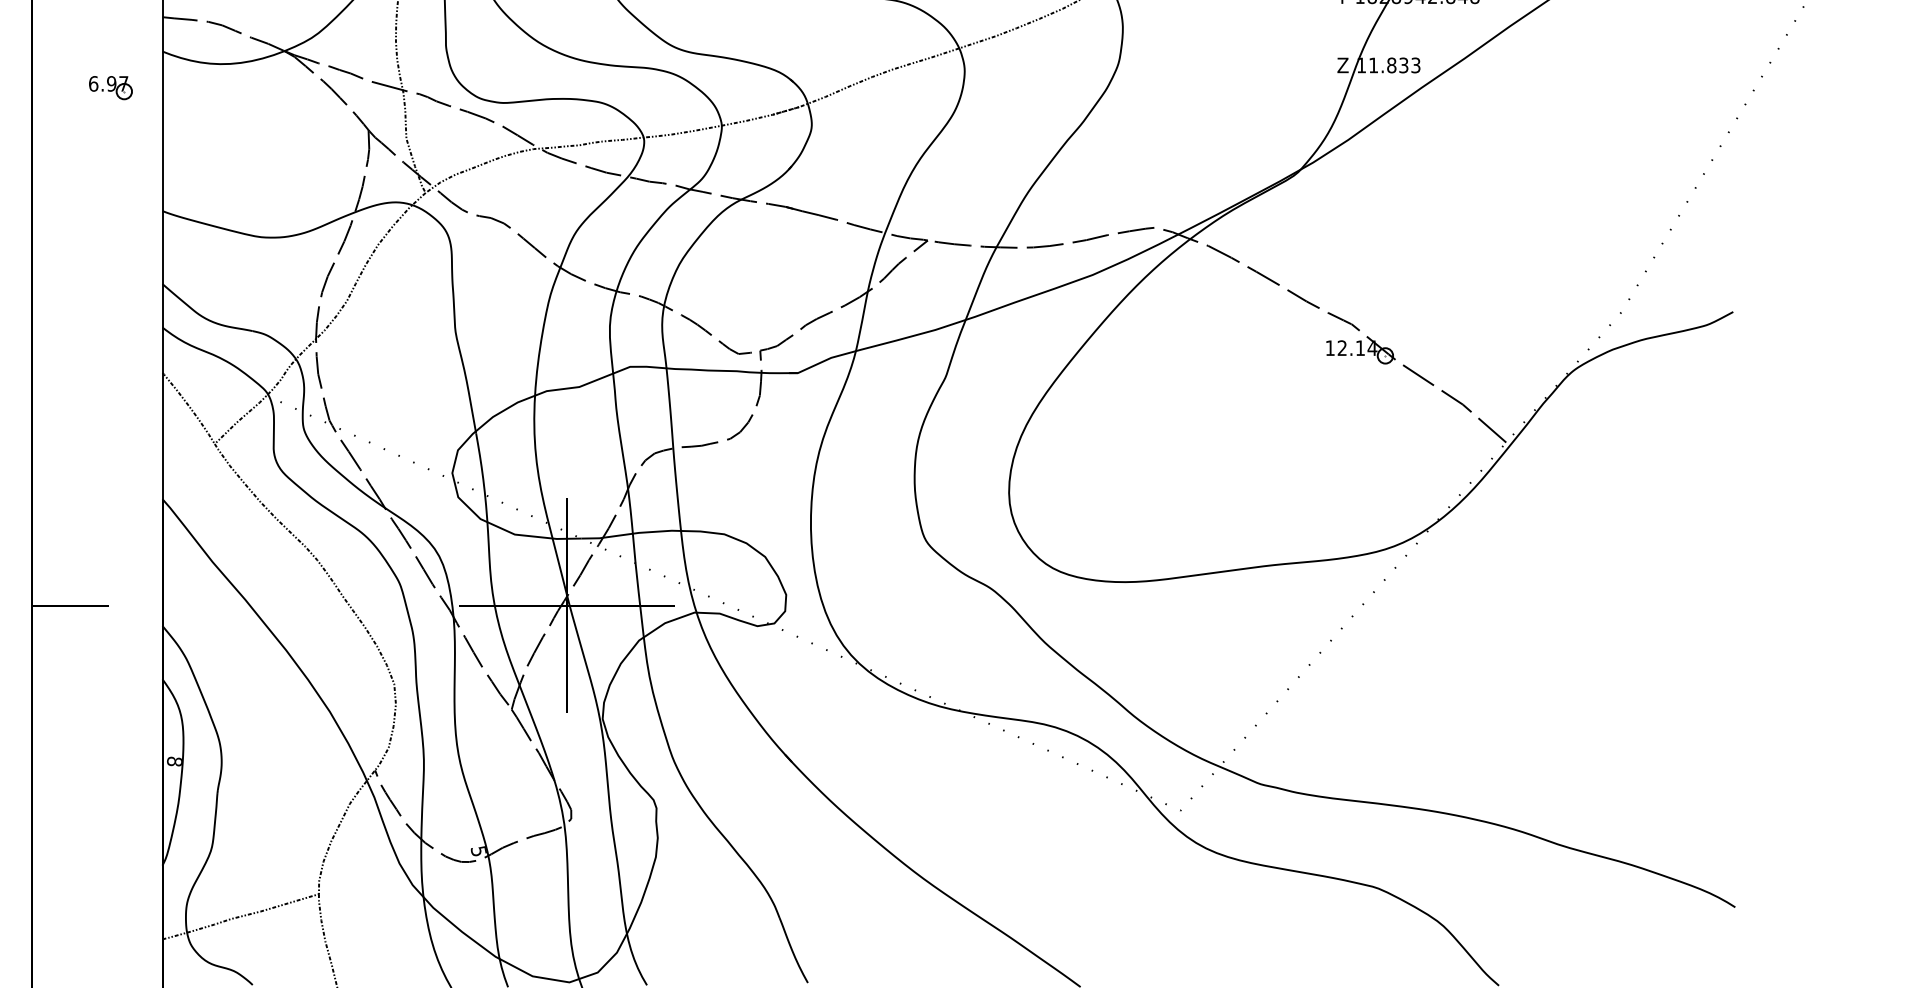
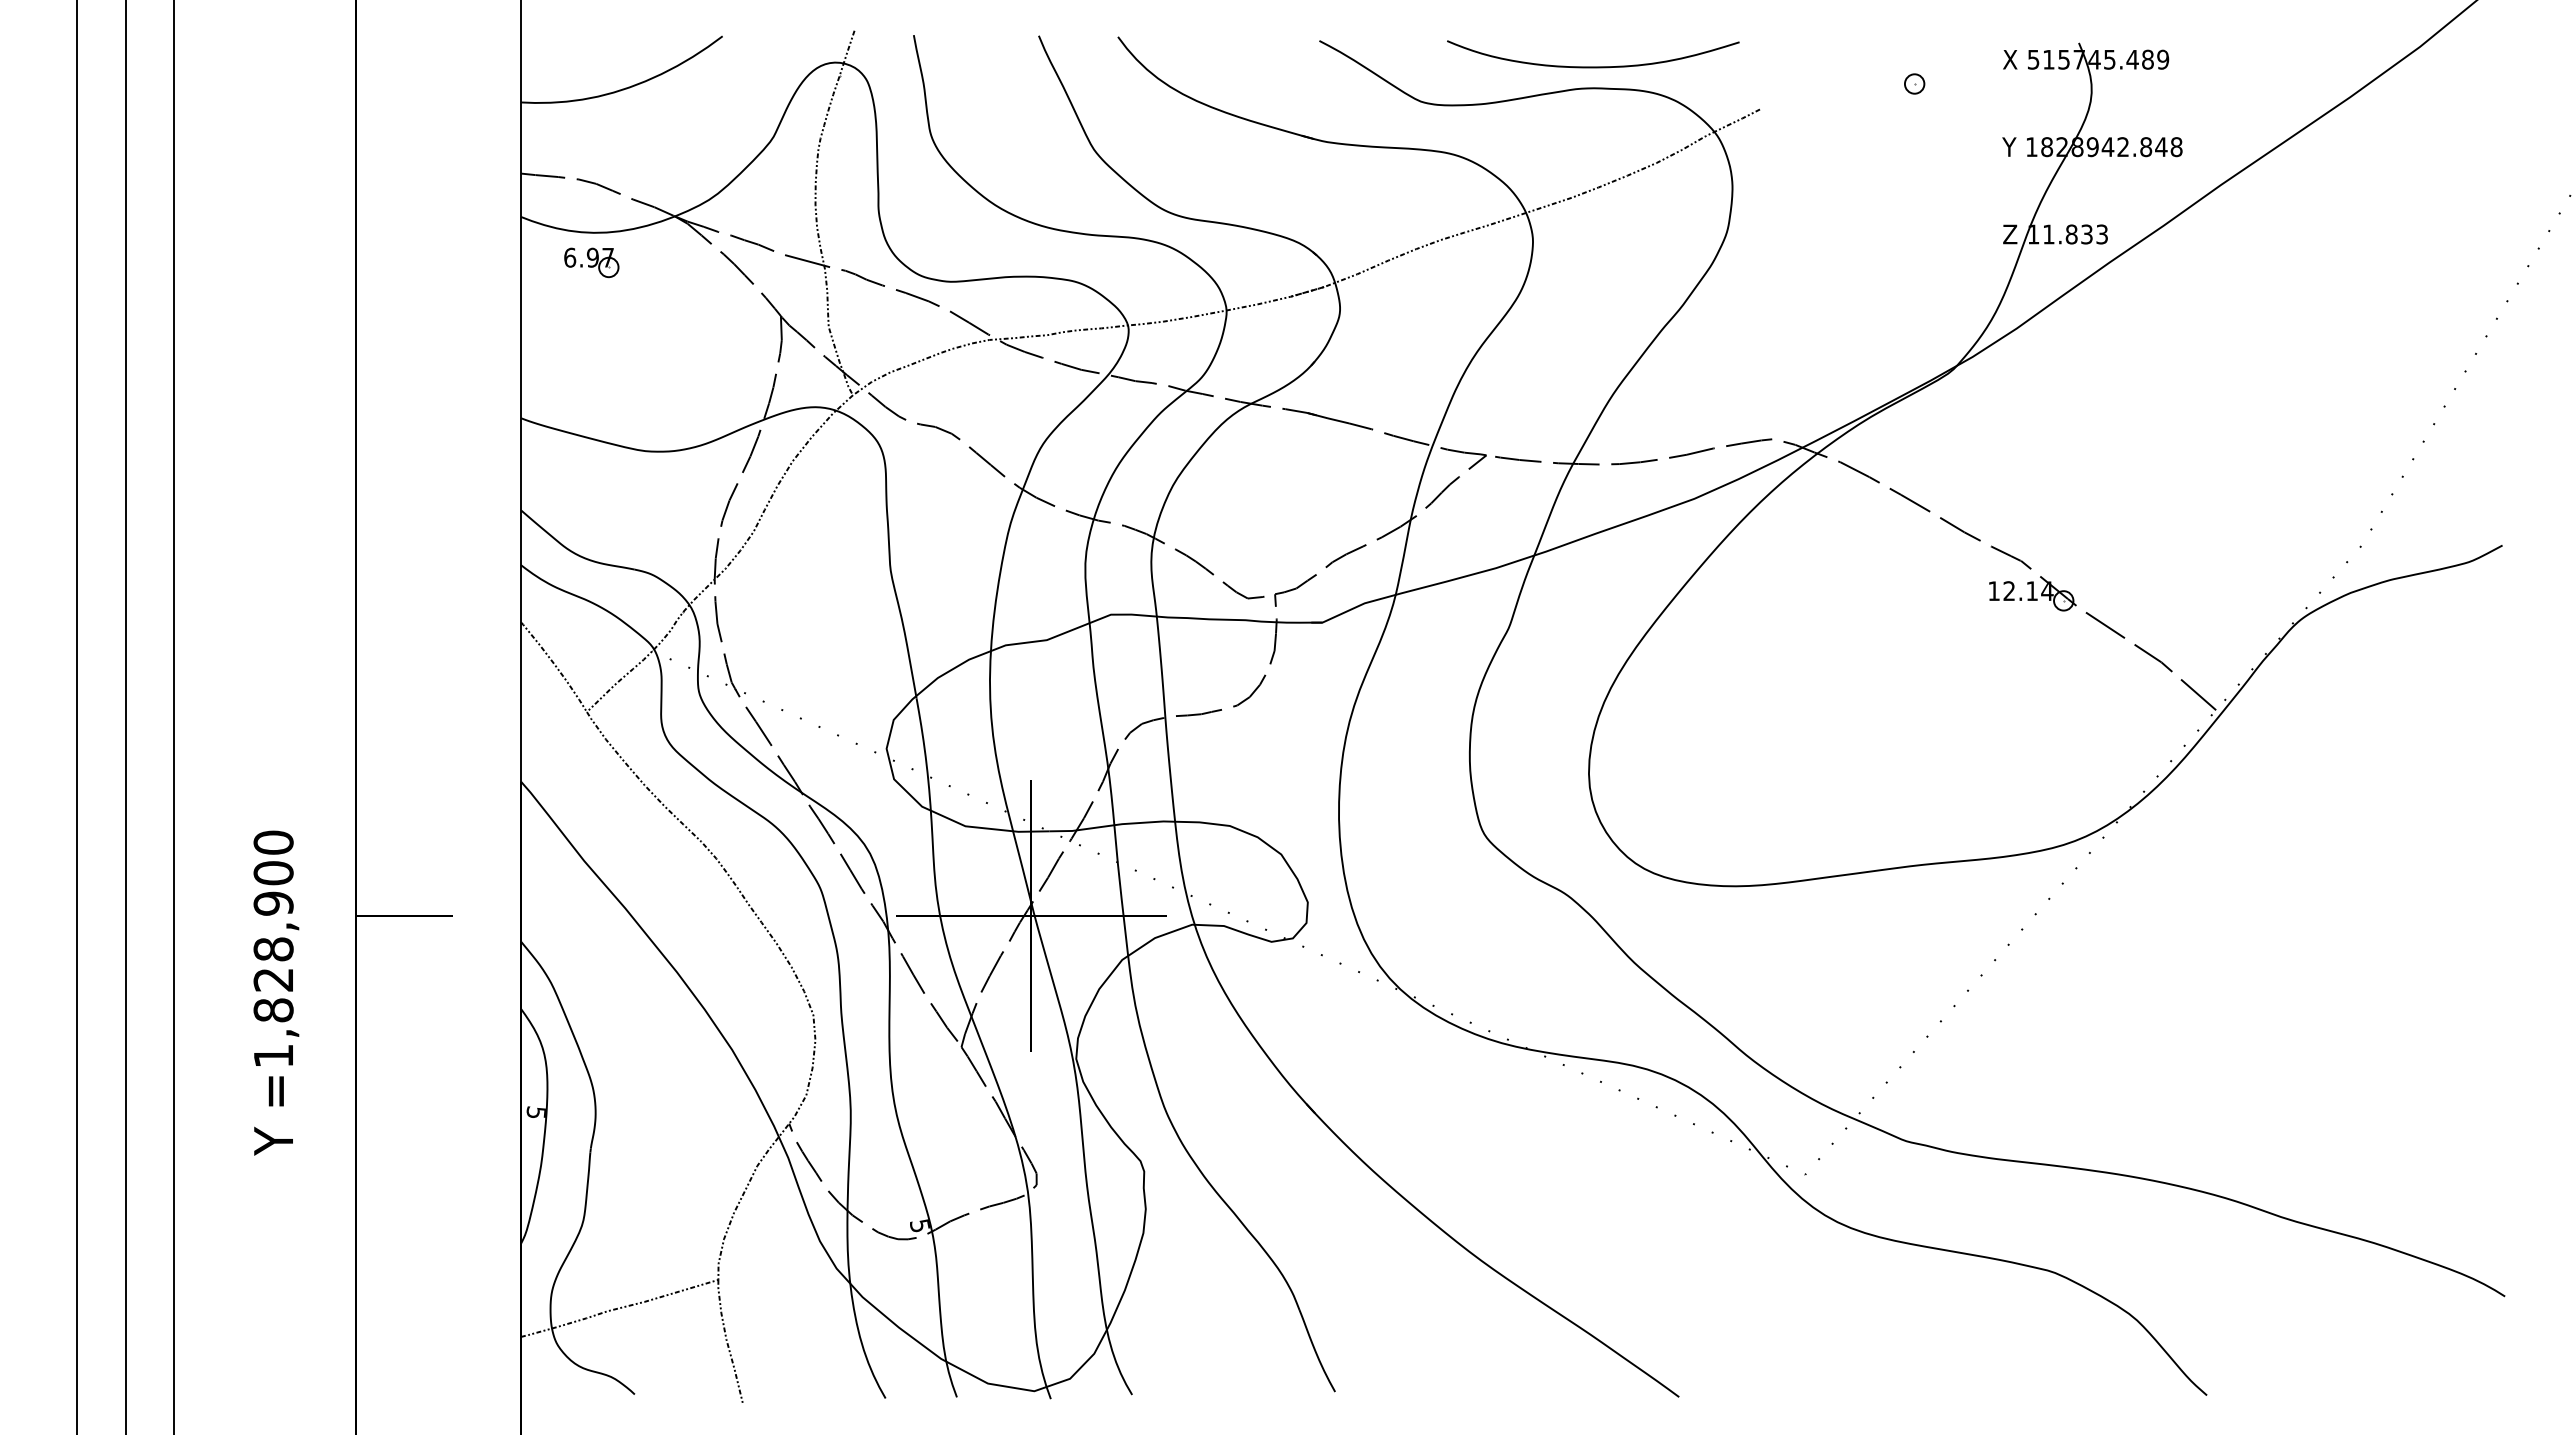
part: (110, 87) -> (591, 262), moved
text: (174, 761) -> (535, 1112), 8 -> 5

